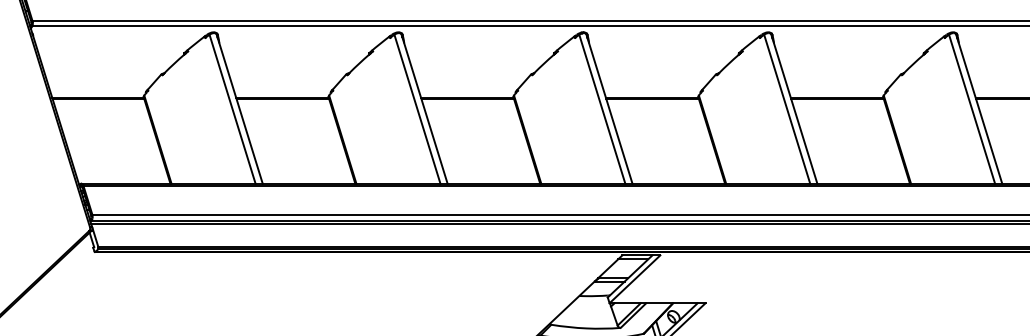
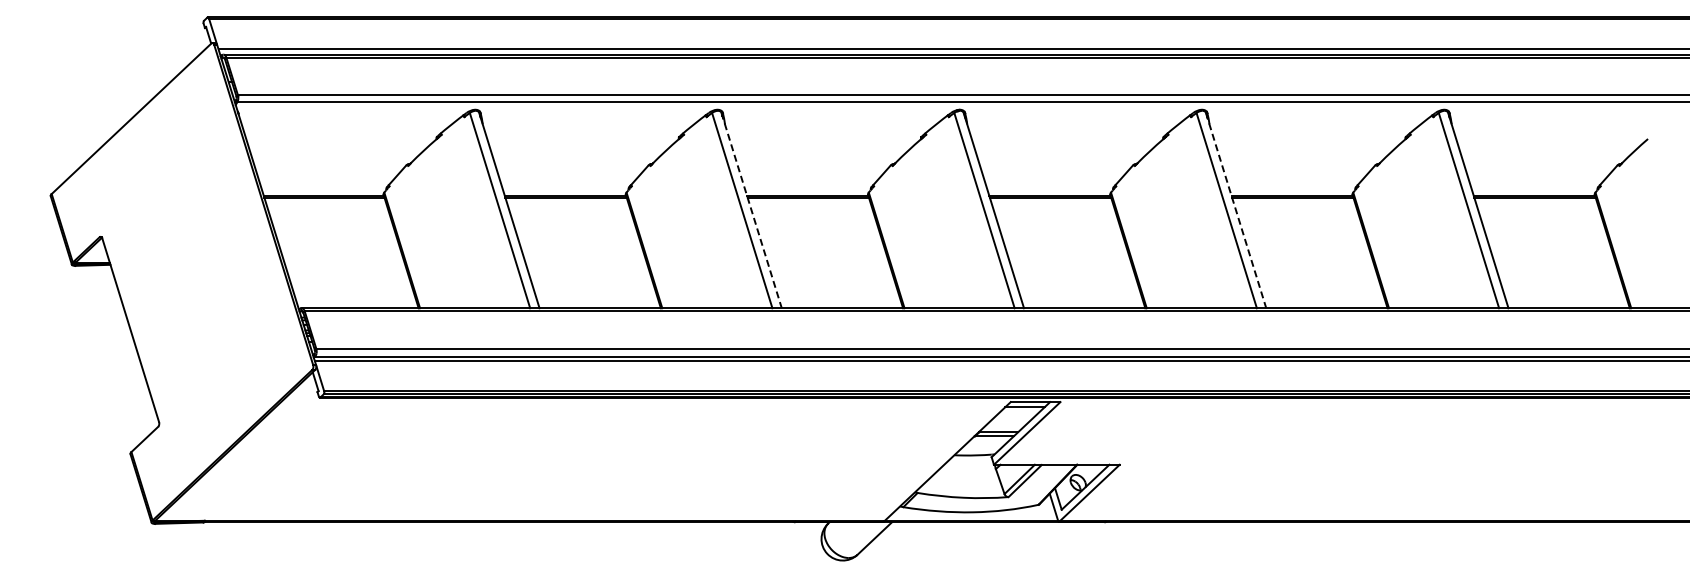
line: (424, 109) -> (751, 211), solid -> dashed
line: (794, 109) -> (1236, 211), solid -> dashed

